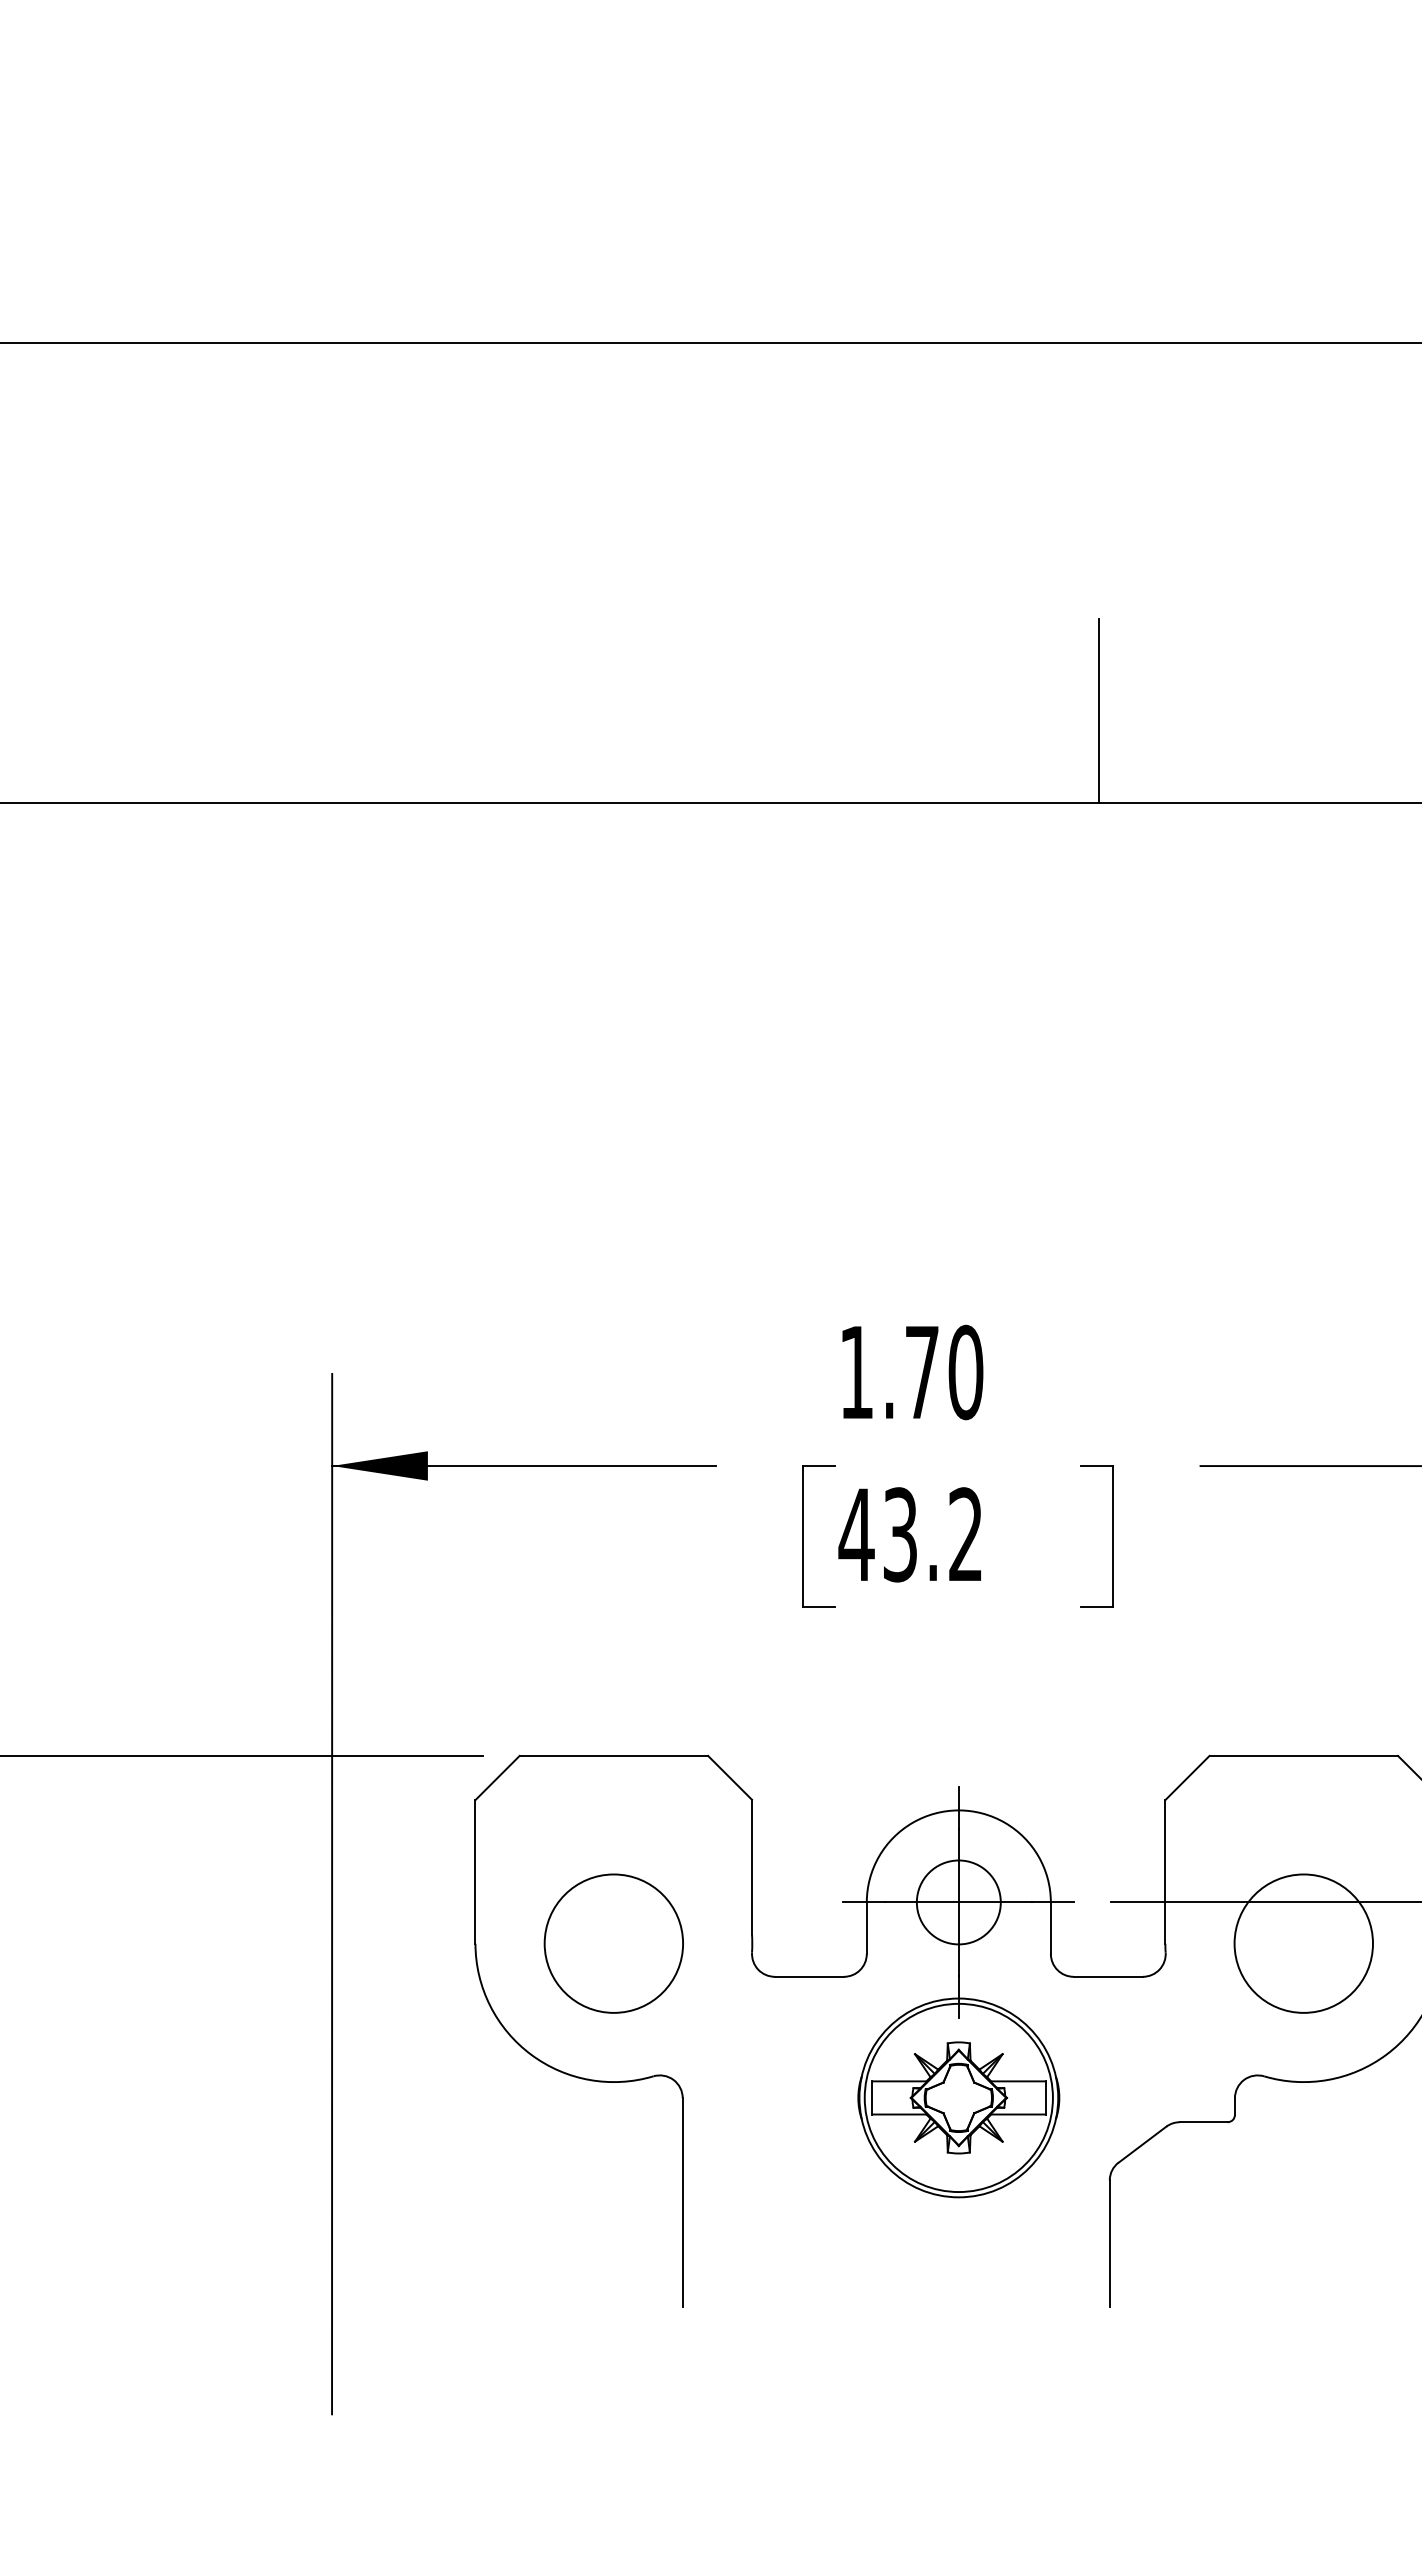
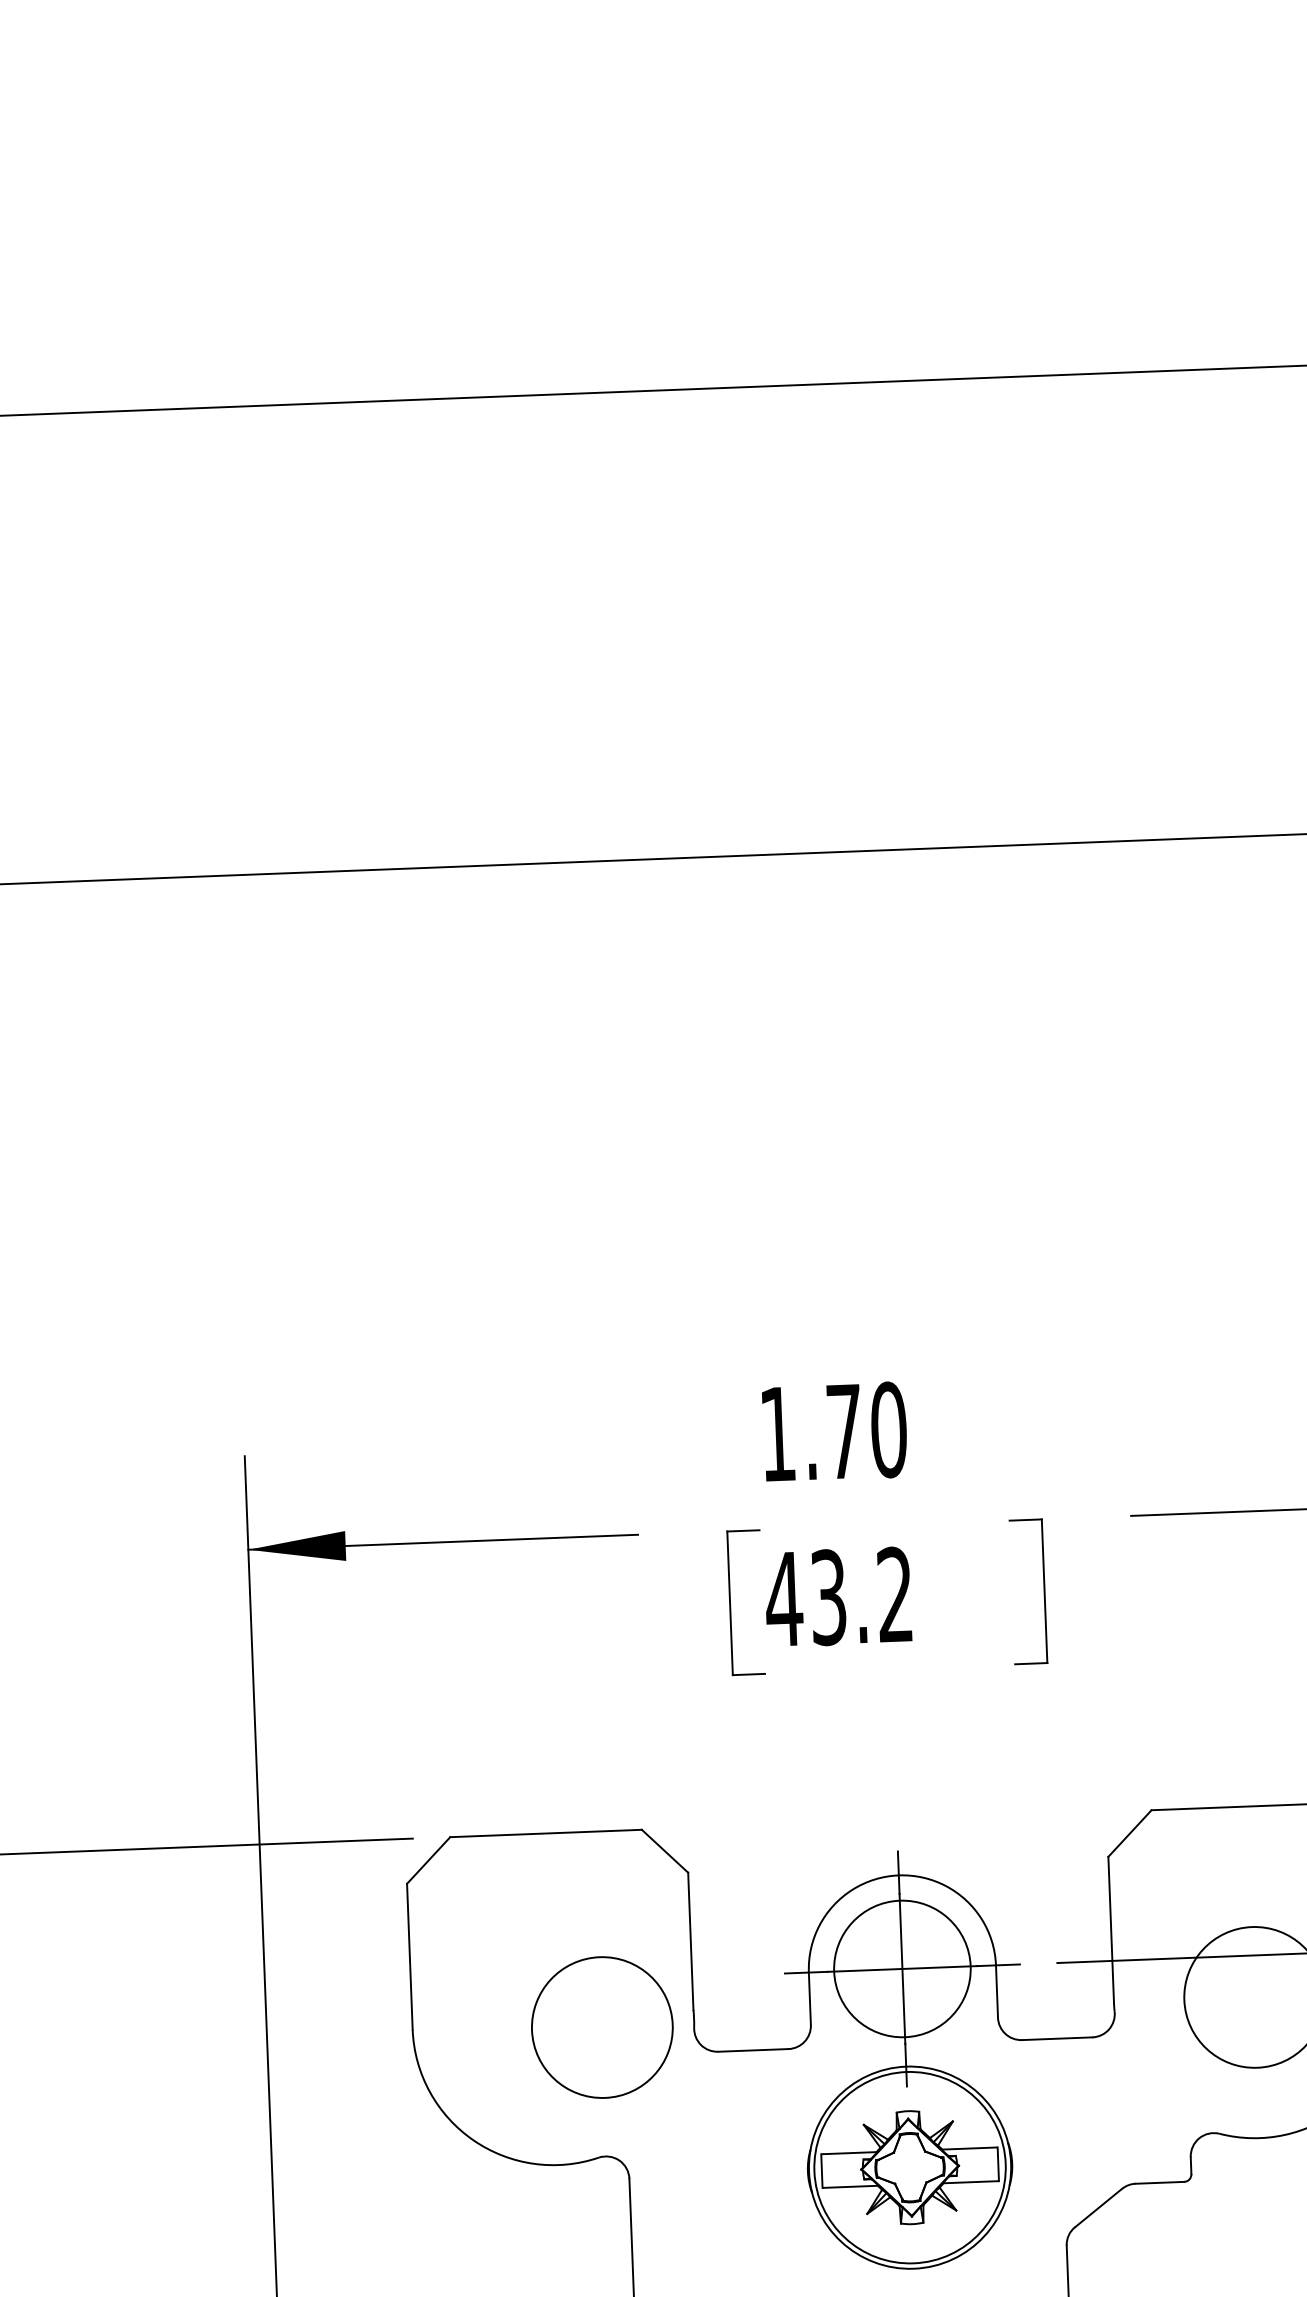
line: (1099, 710) -> (998, 751), removed
circle: (958, 1902) -> (902, 1969), size x1.6
circle: (613, 1943) -> (601, 2027), moved

